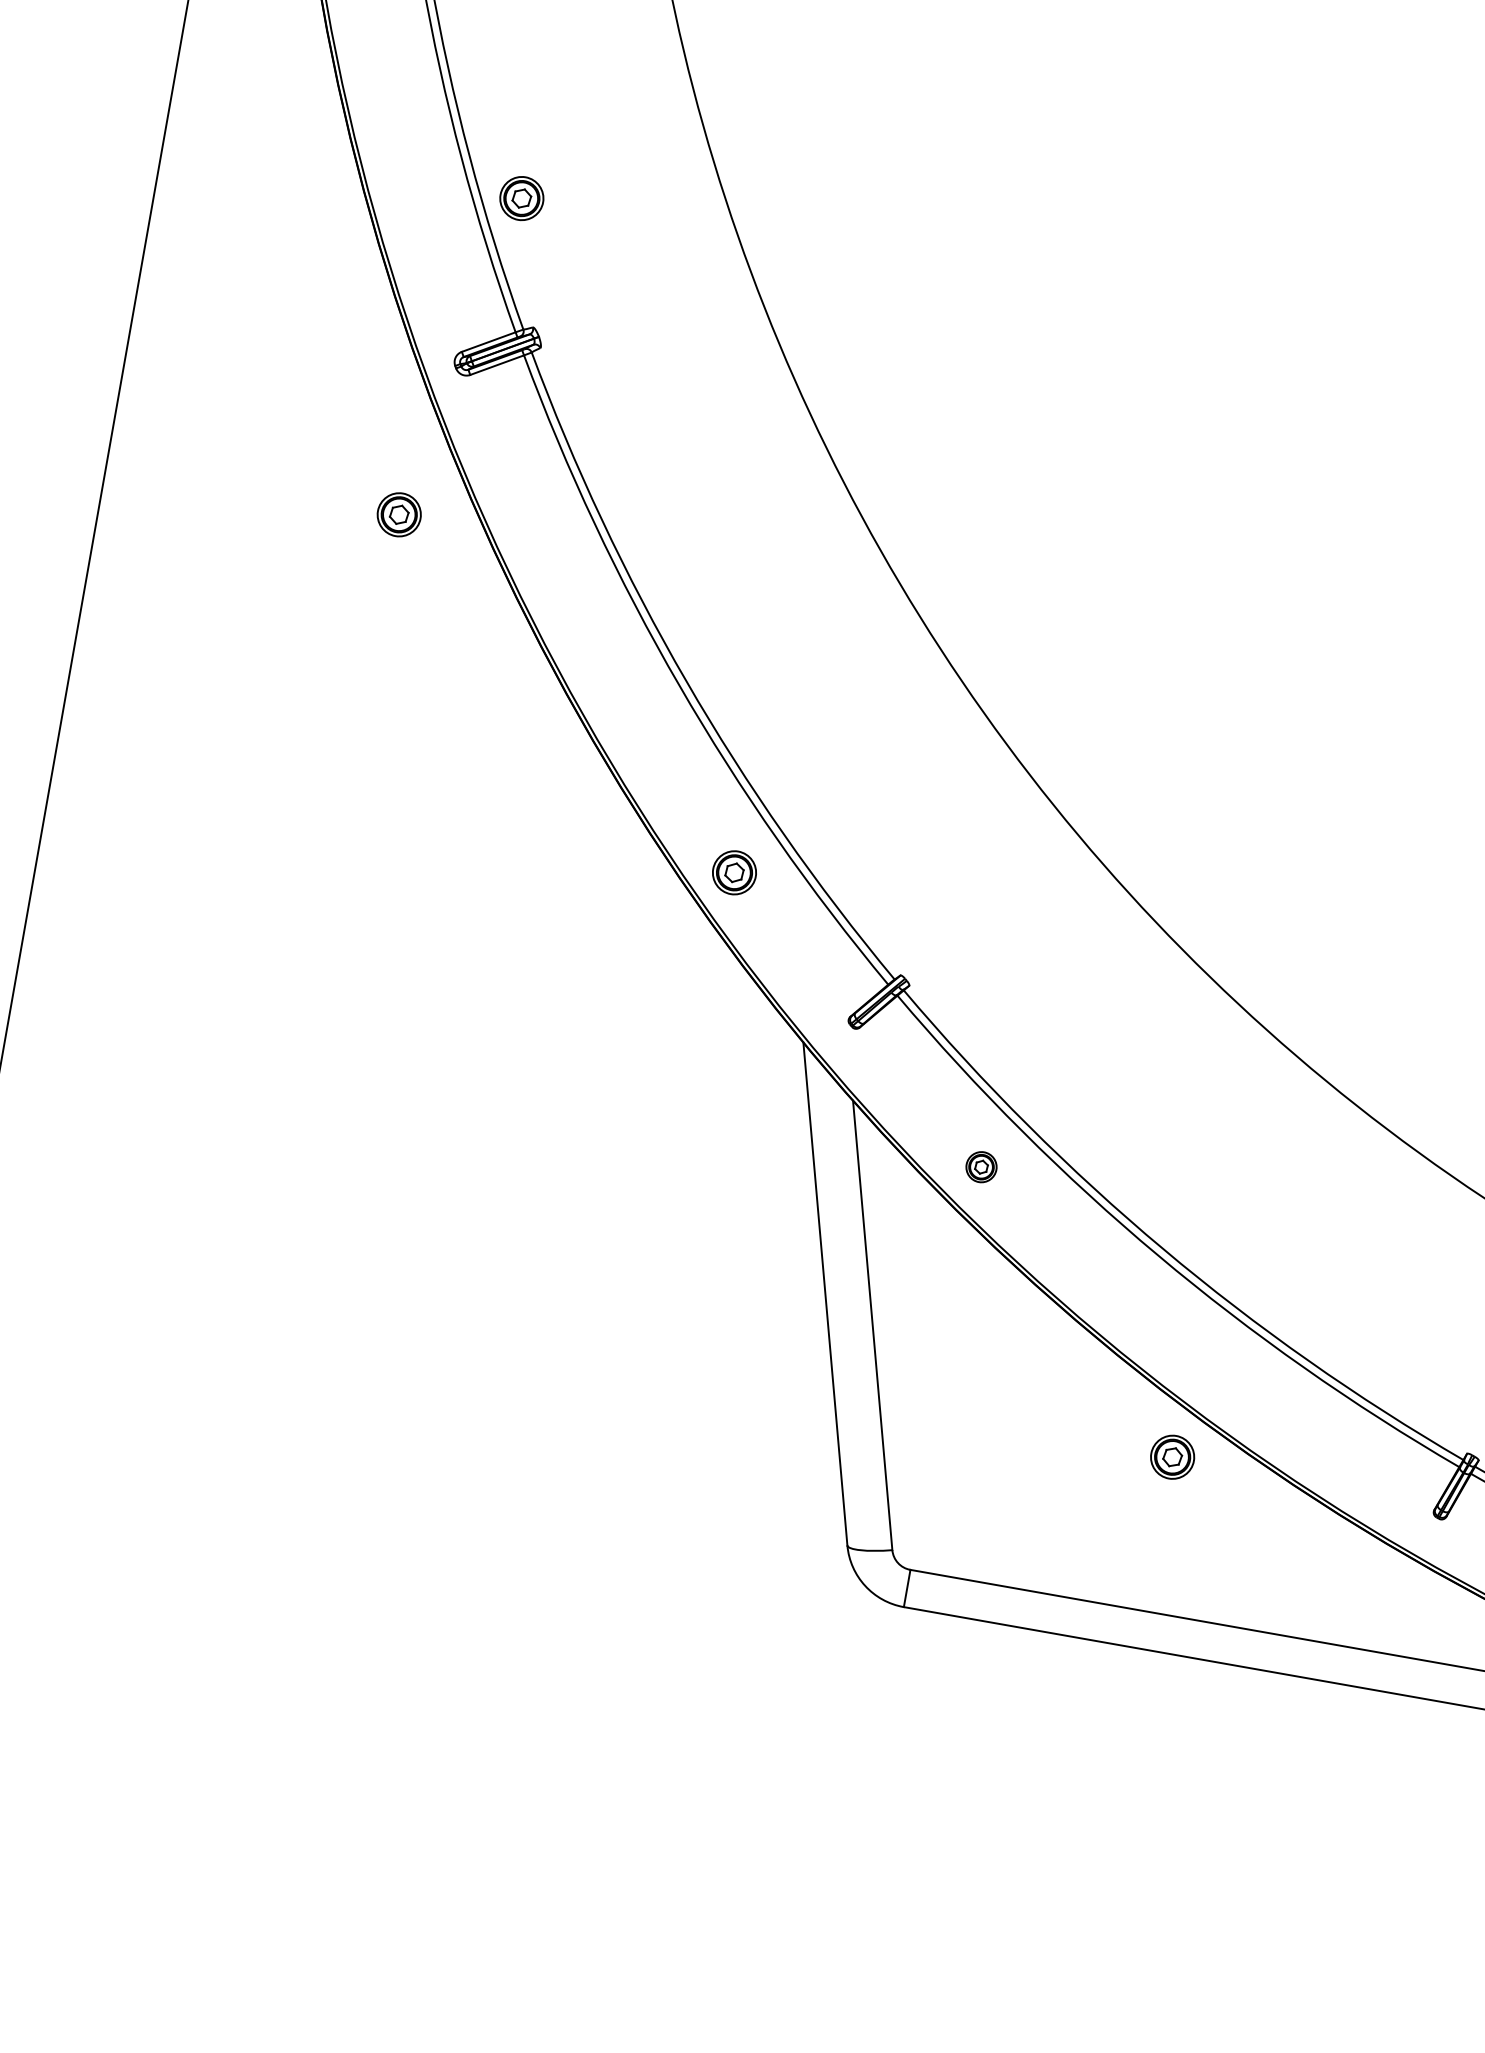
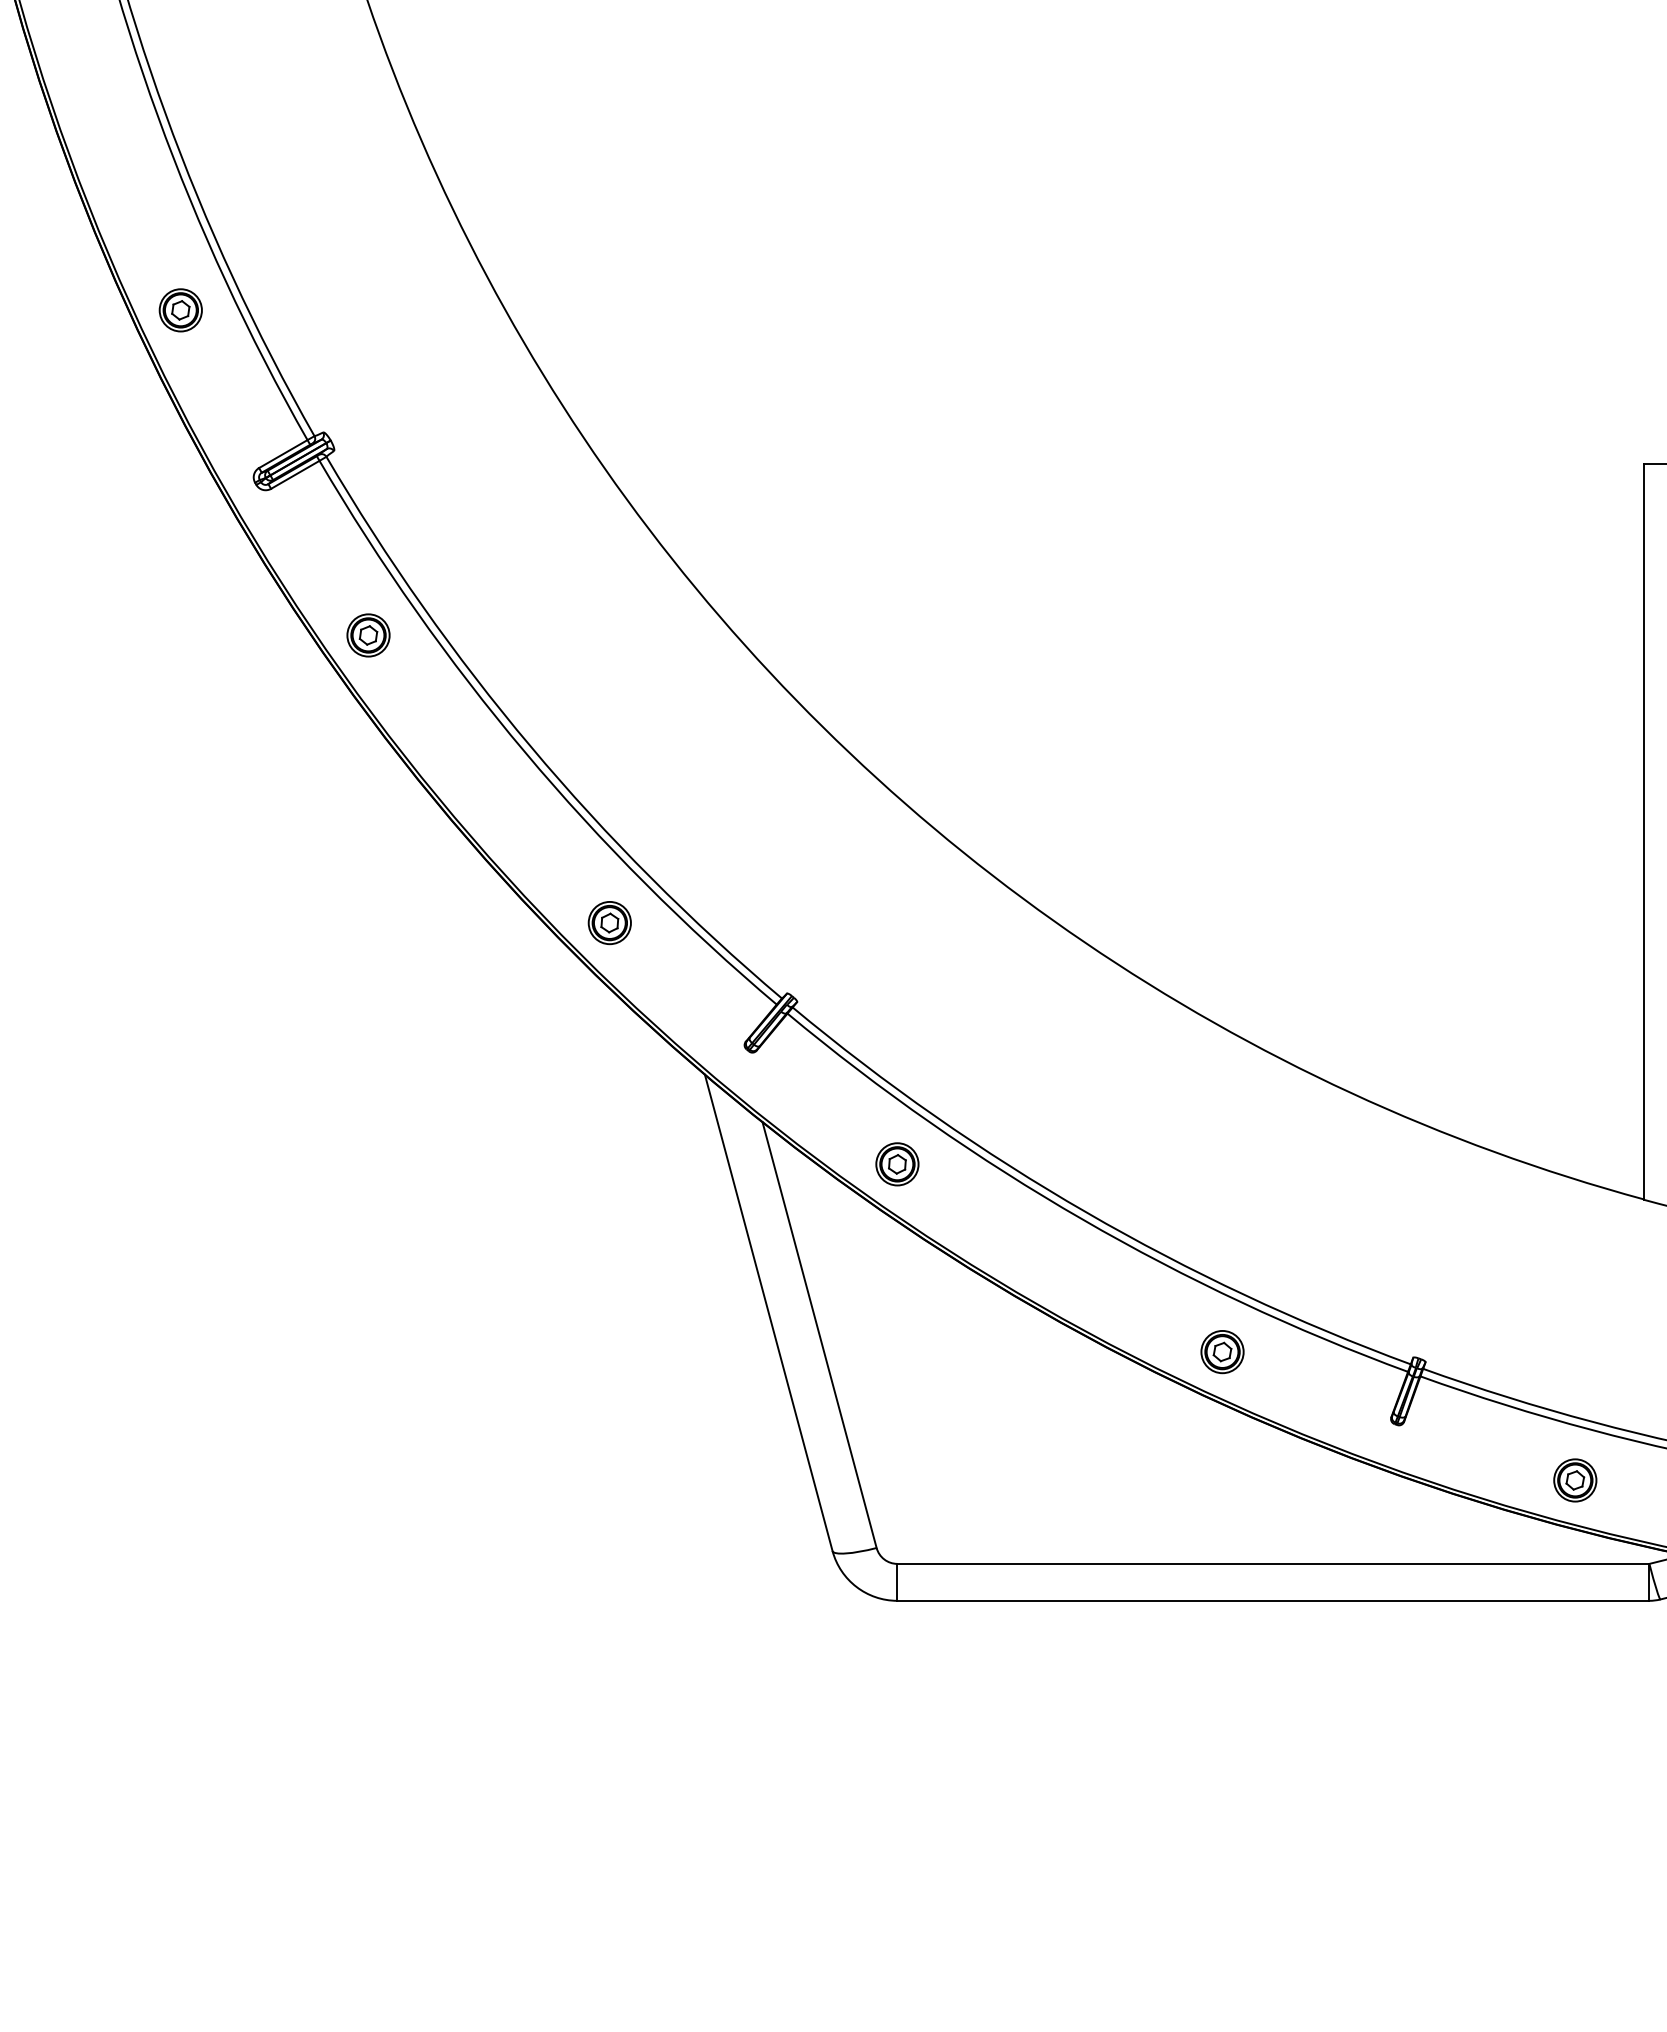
part: (521, 198) -> (180, 310), moved
part: (399, 514) -> (368, 635), moved
part: (981, 1167) -> (897, 1164), size x1.43
part: (1172, 1457) -> (1222, 1352), moved

